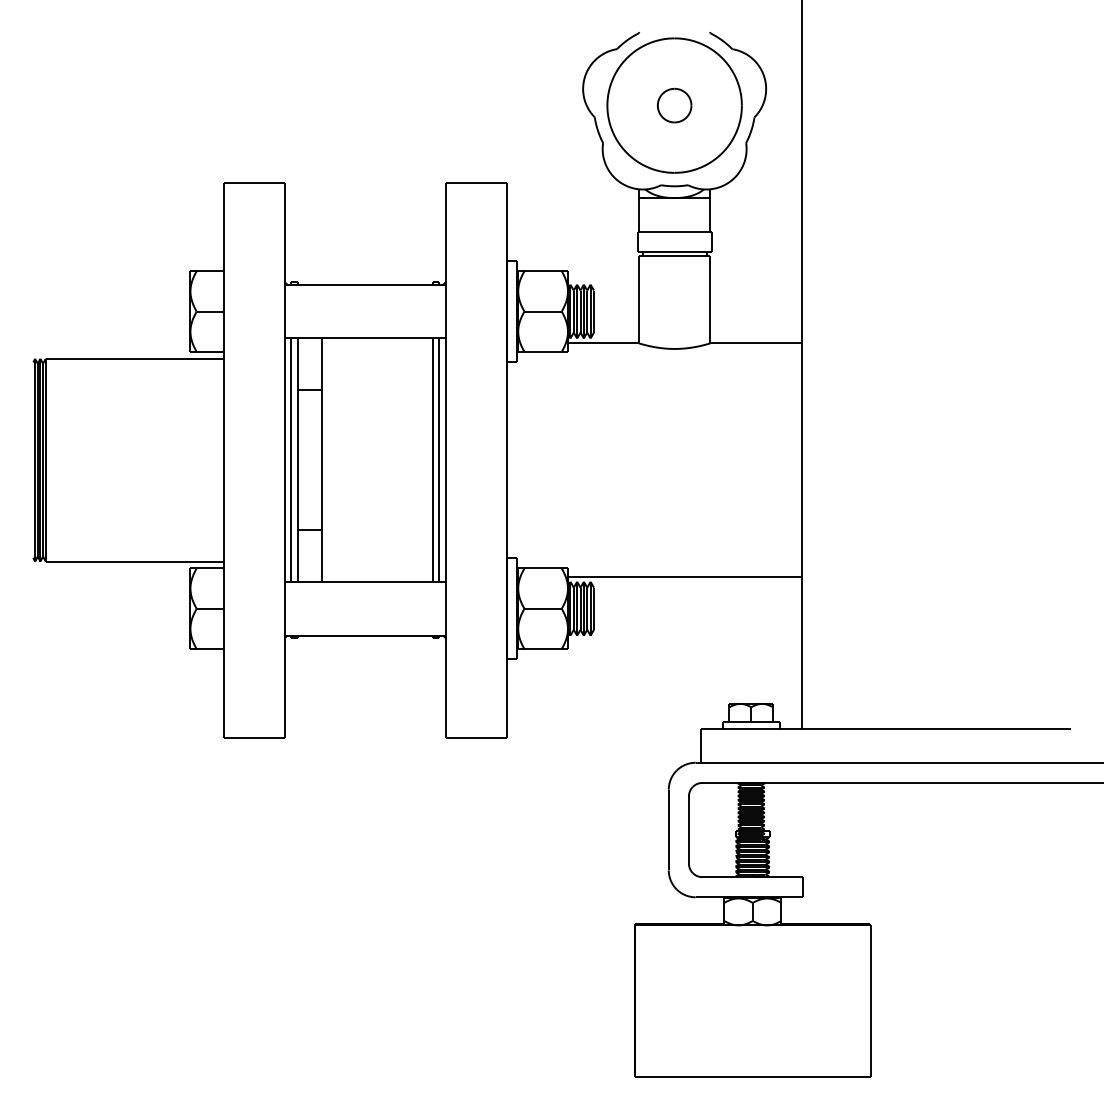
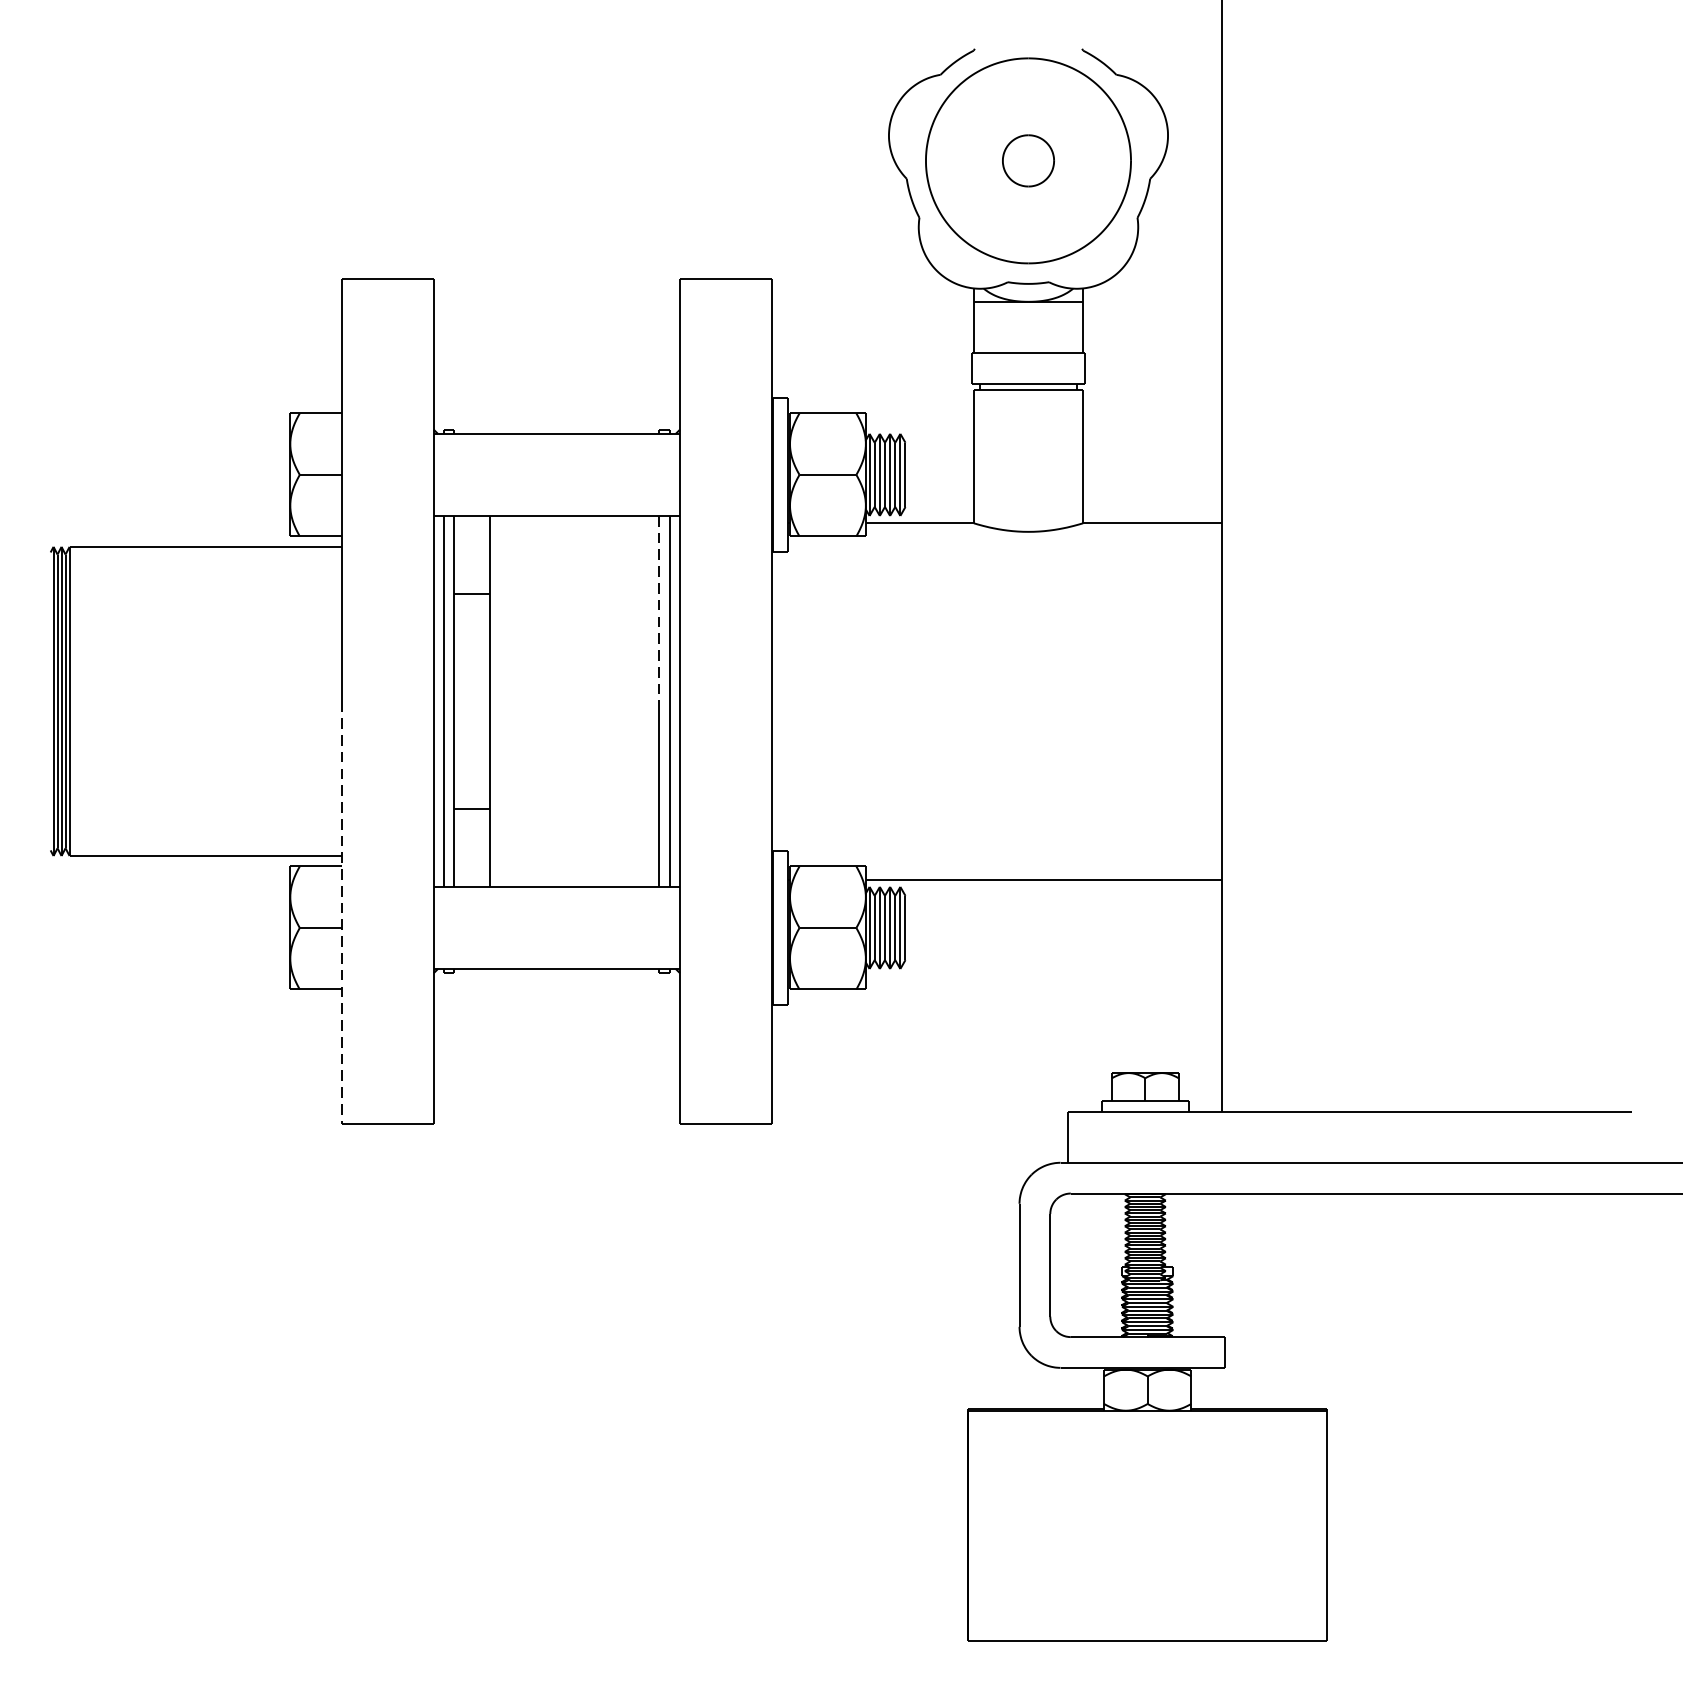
line: (432, 399) -> (659, 608), solid -> dashed
line: (224, 598) -> (342, 912), solid -> dashed

